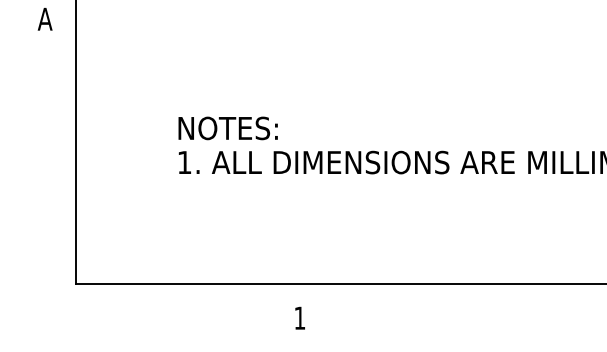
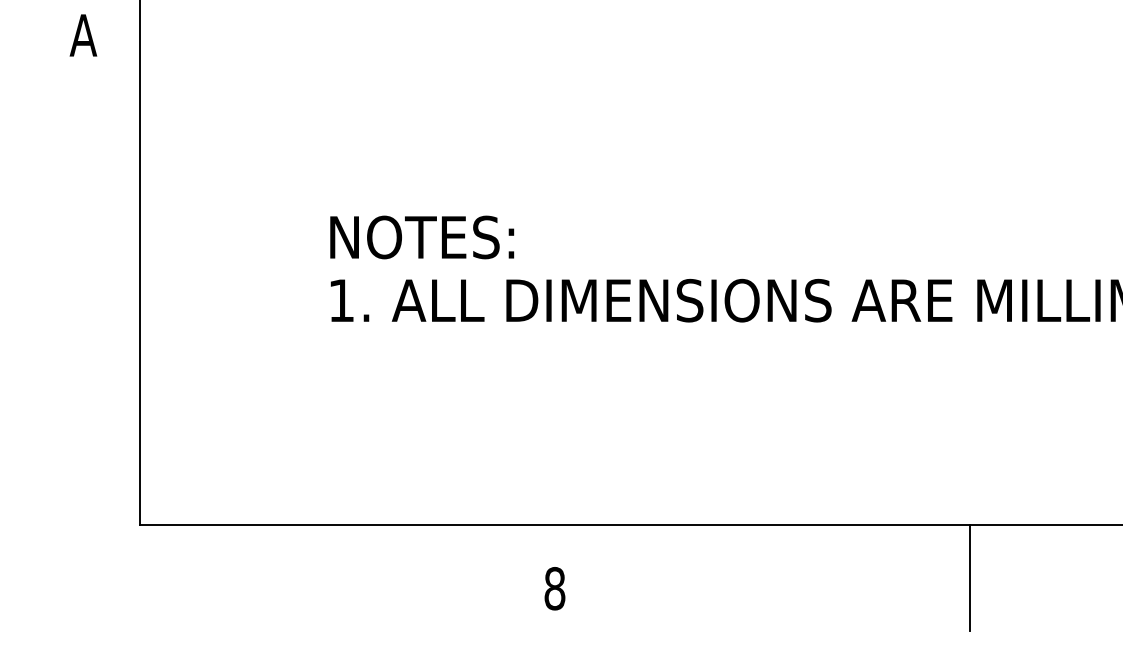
line: (524, 312) -> (970, 578), added
text: (299, 317) -> (554, 587), 1 -> 8

